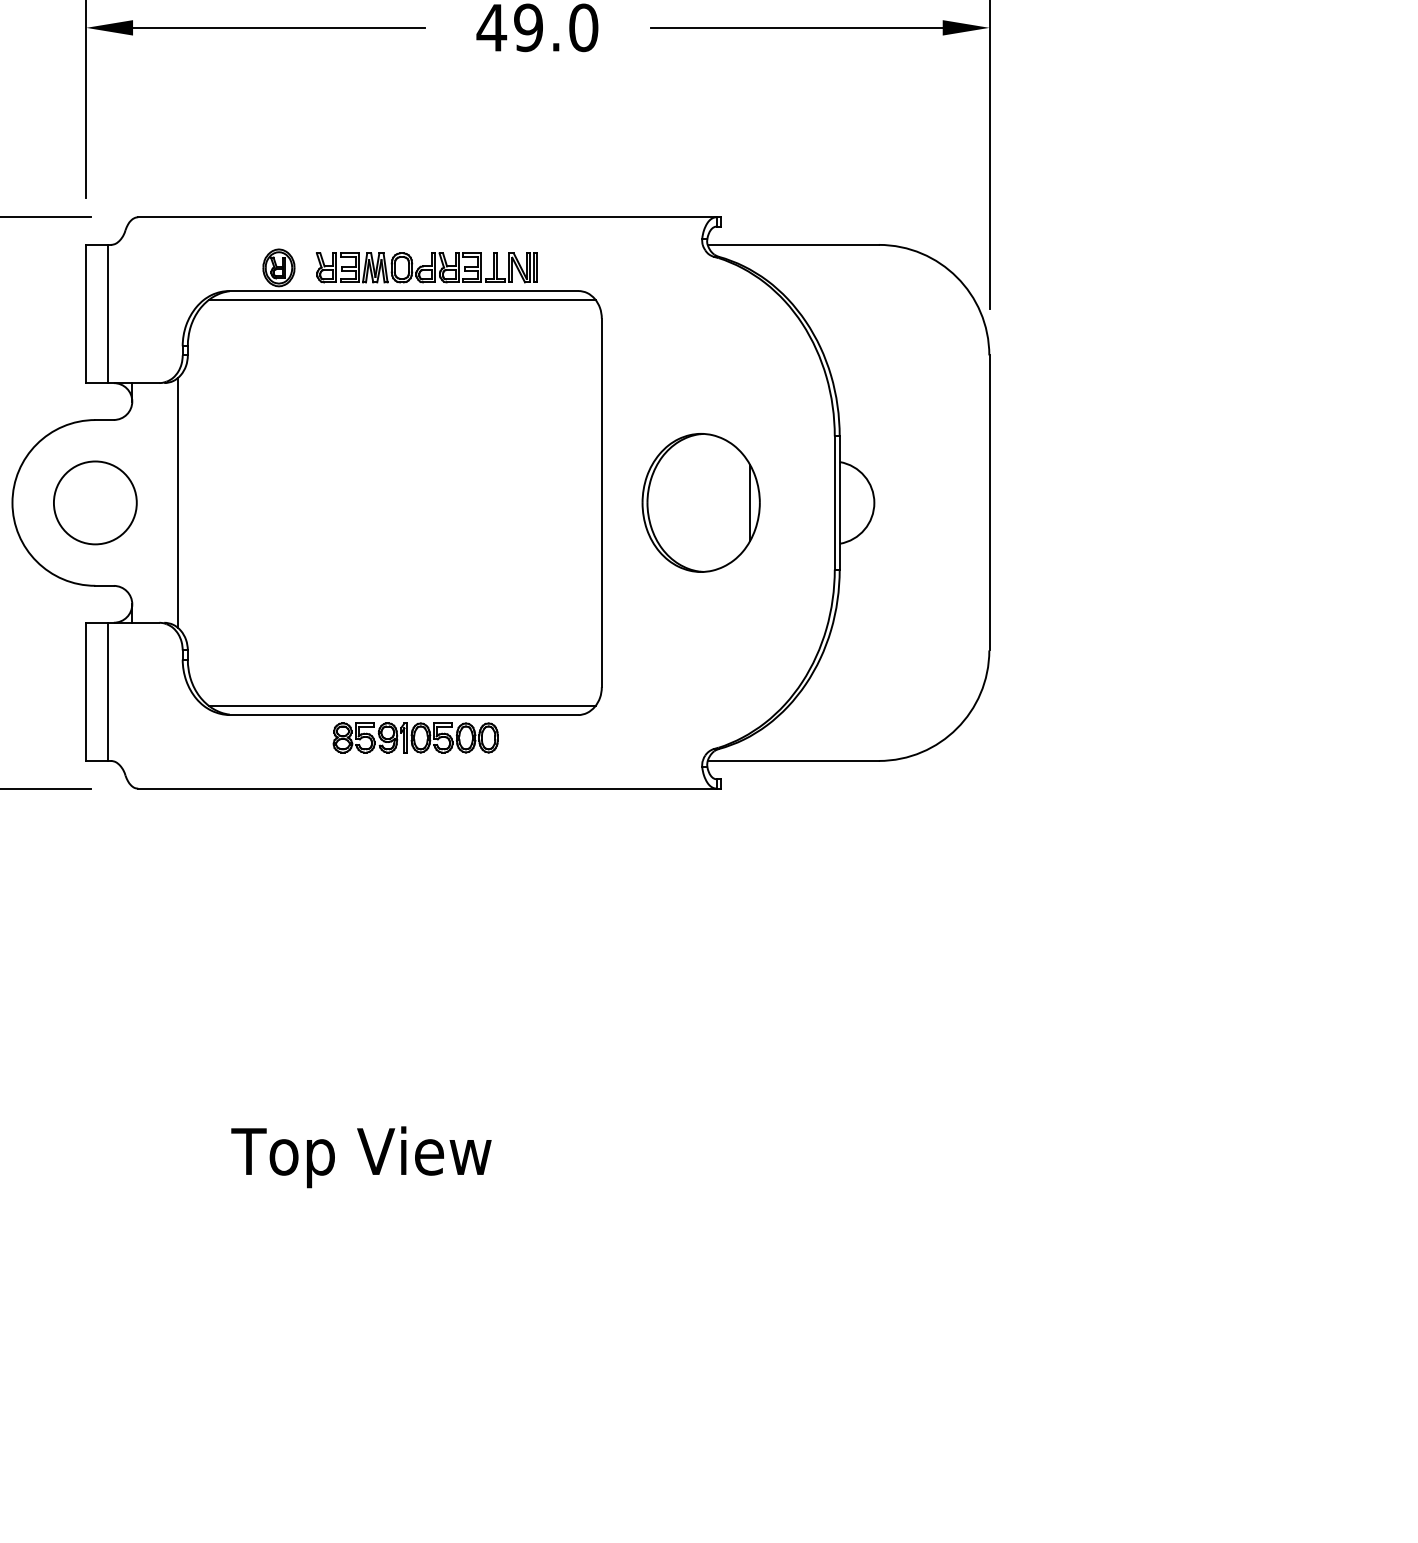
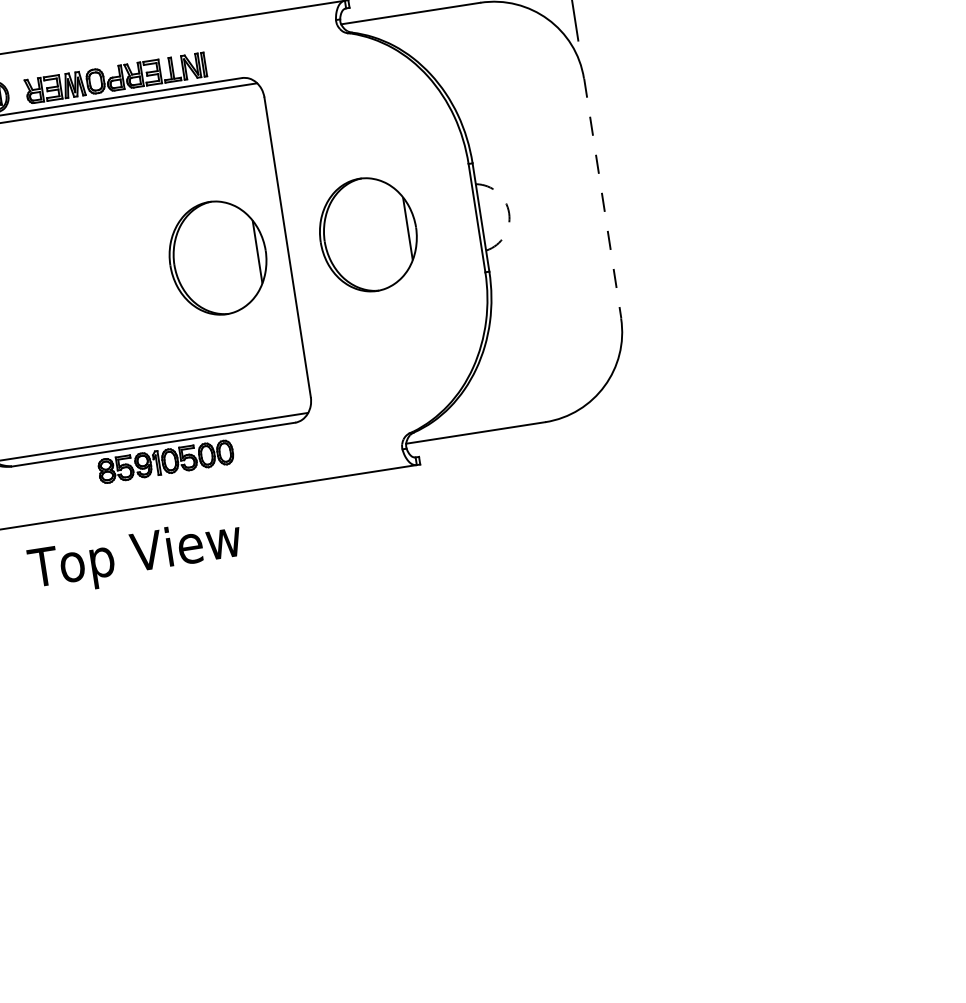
part: (515, 502) -> (217, 257), added
arc: (874, 502) -> (509, 212), solid -> dashed
line: (989, 502) -> (602, 198), solid -> dashed
text: (361, 1157) -> (135, 557), moved

